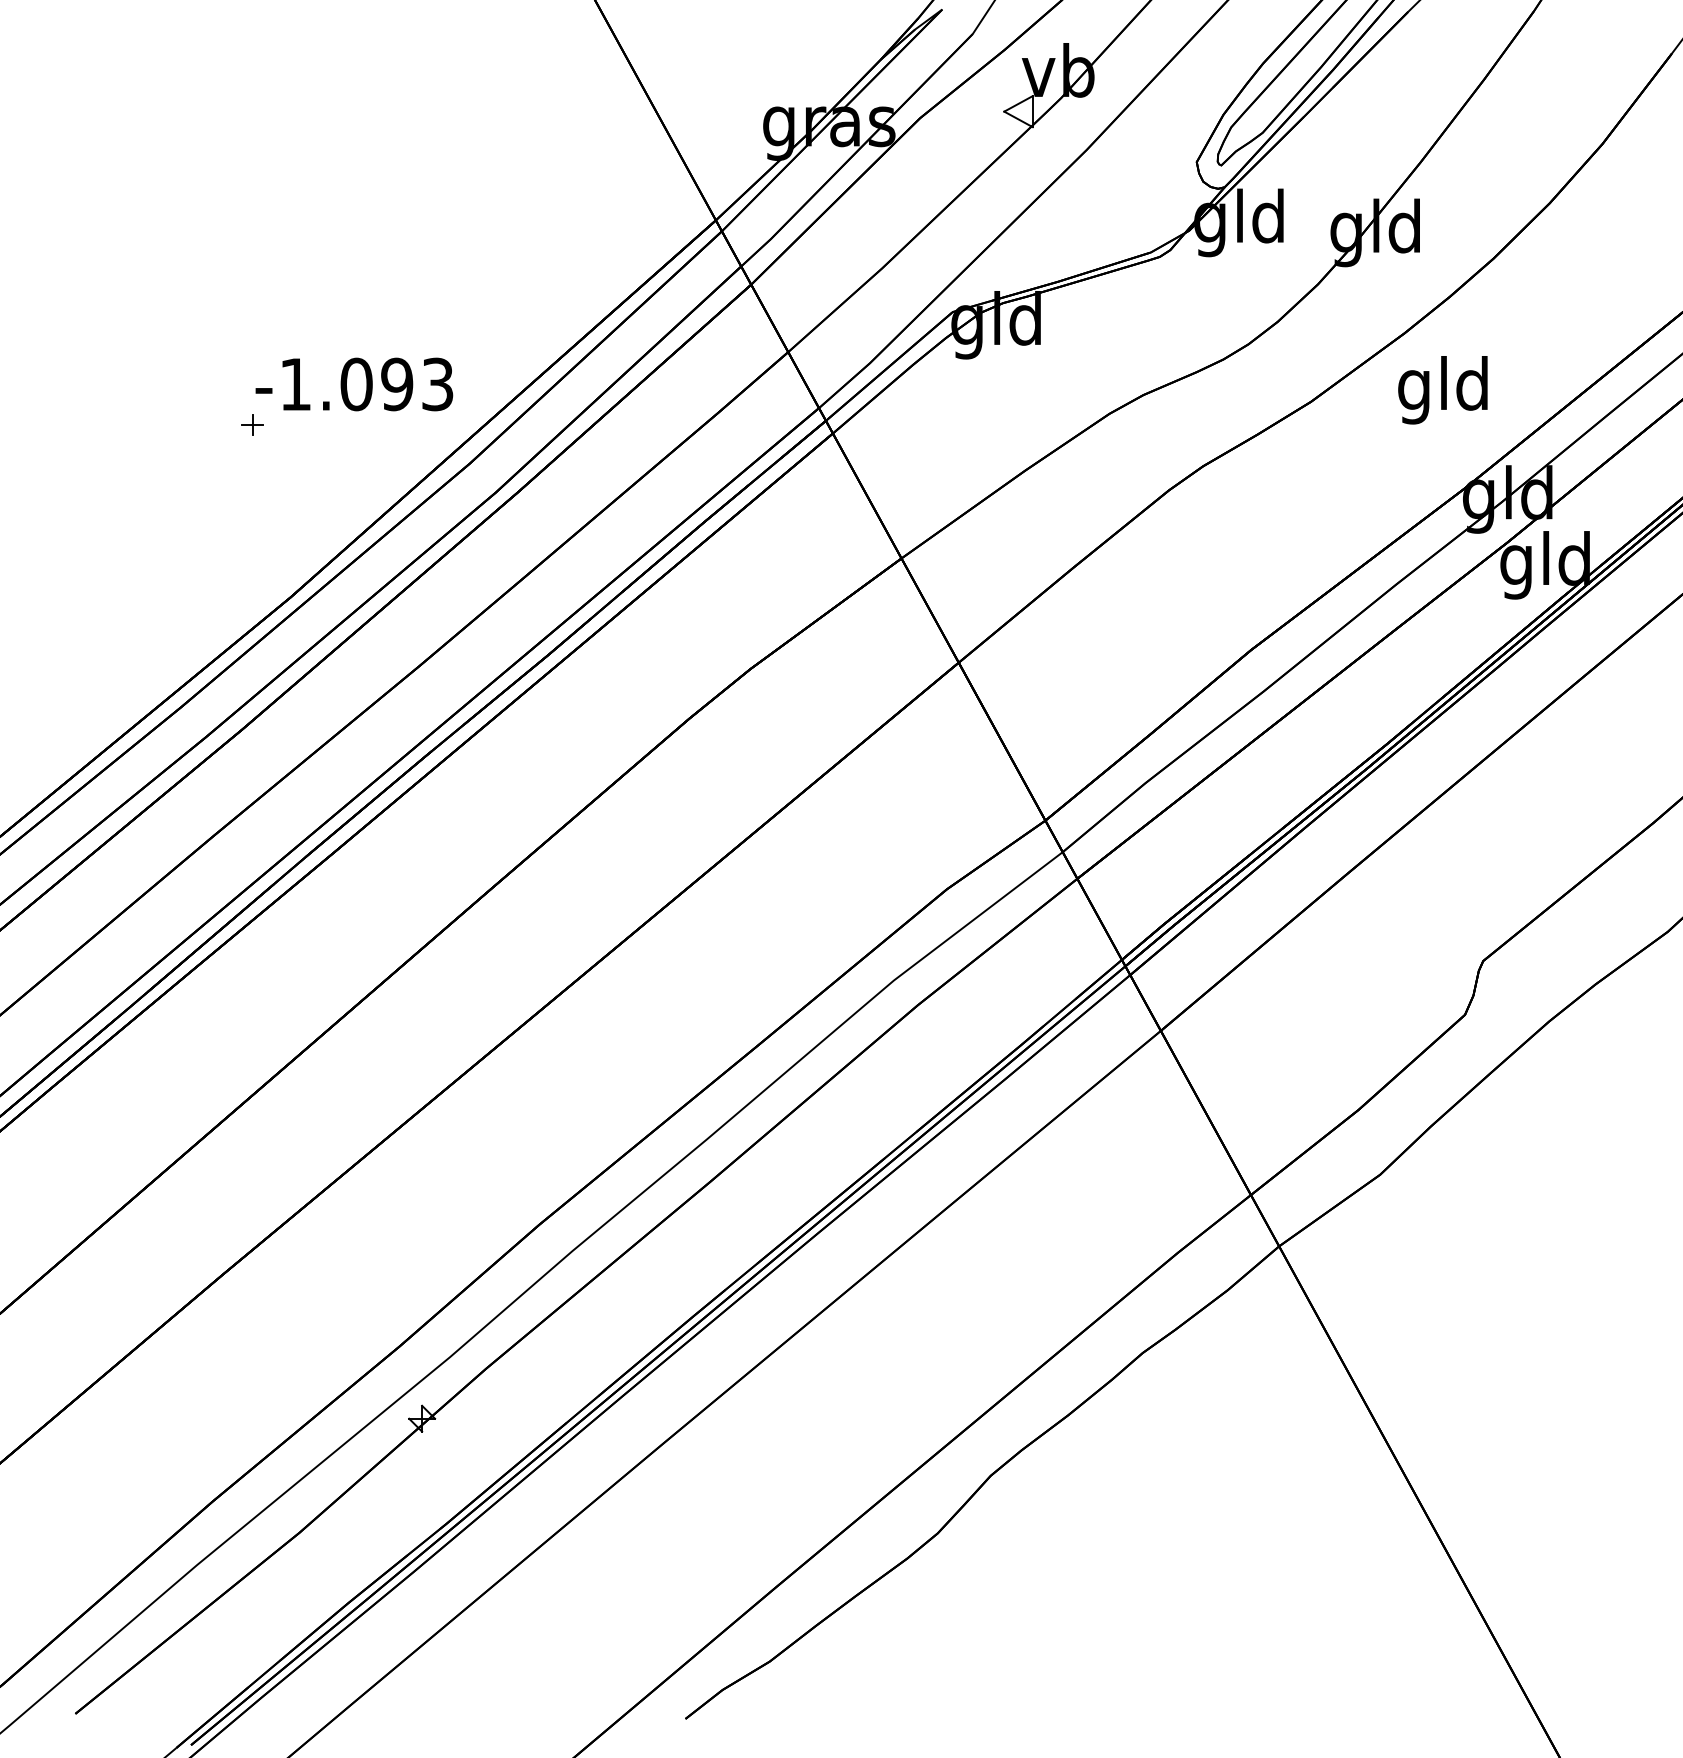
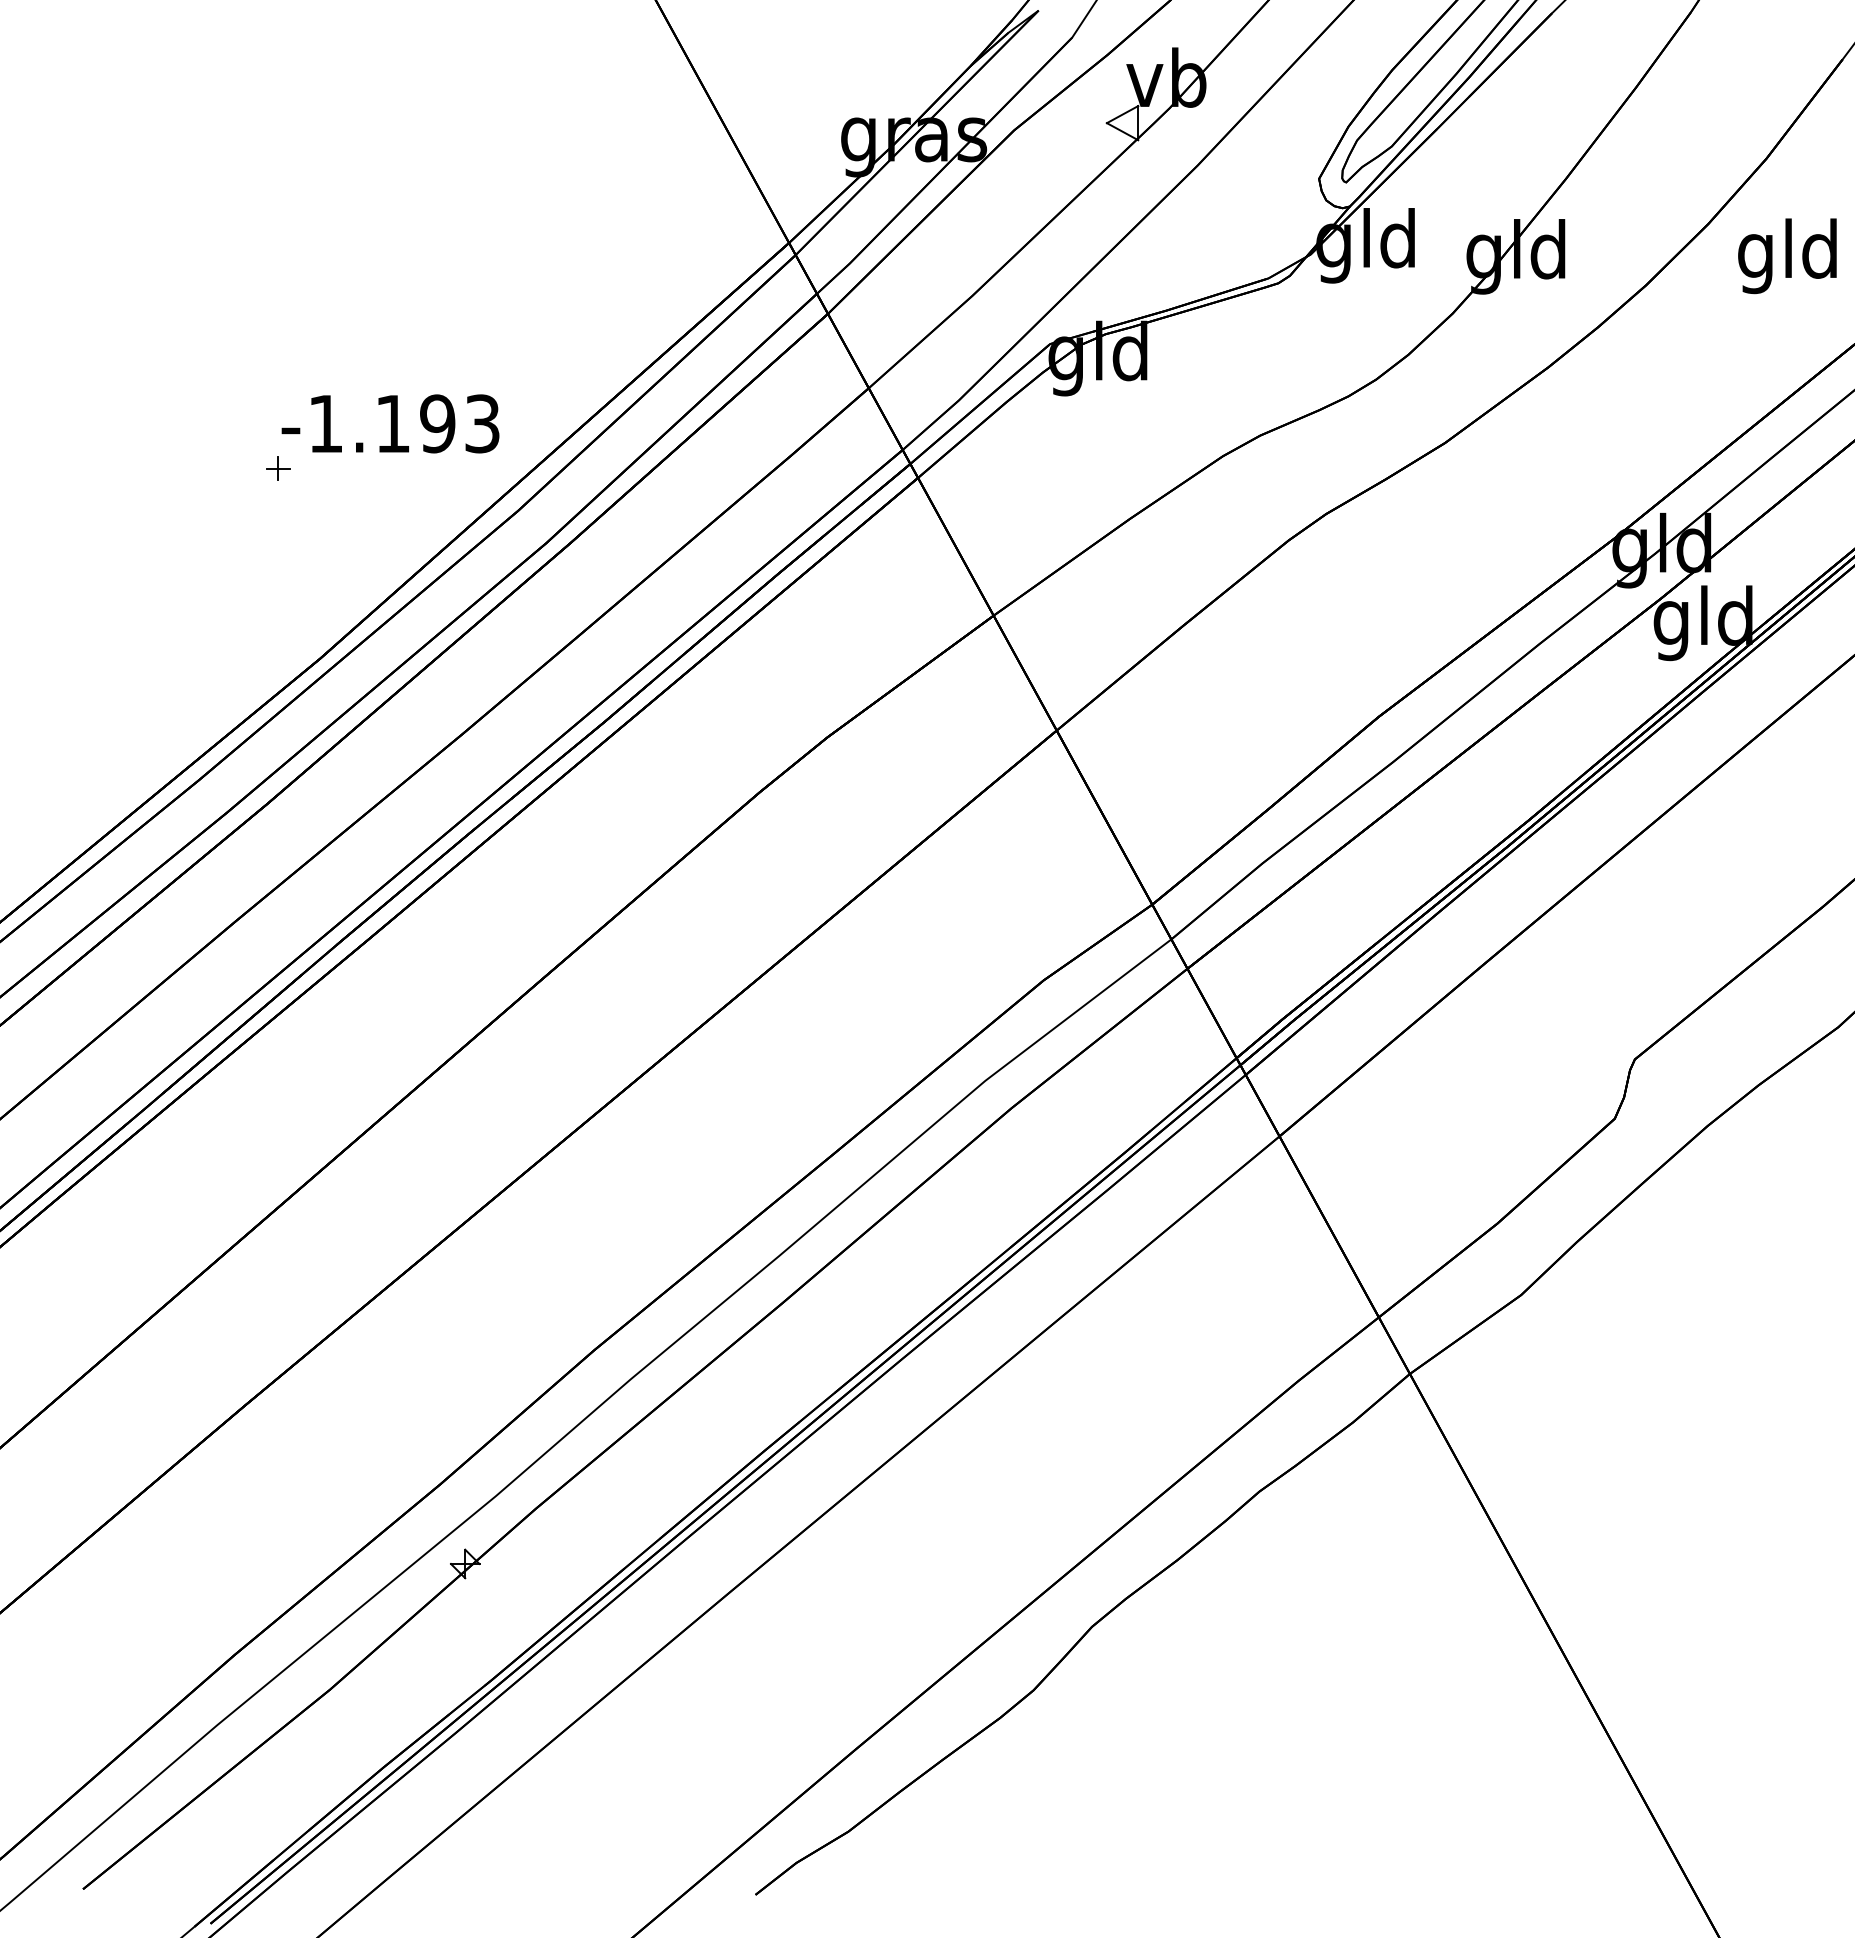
text: (356, 384) -> (392, 423), -1.093 -> -1.193
text: (1442, 390) -> (1787, 256), moved

